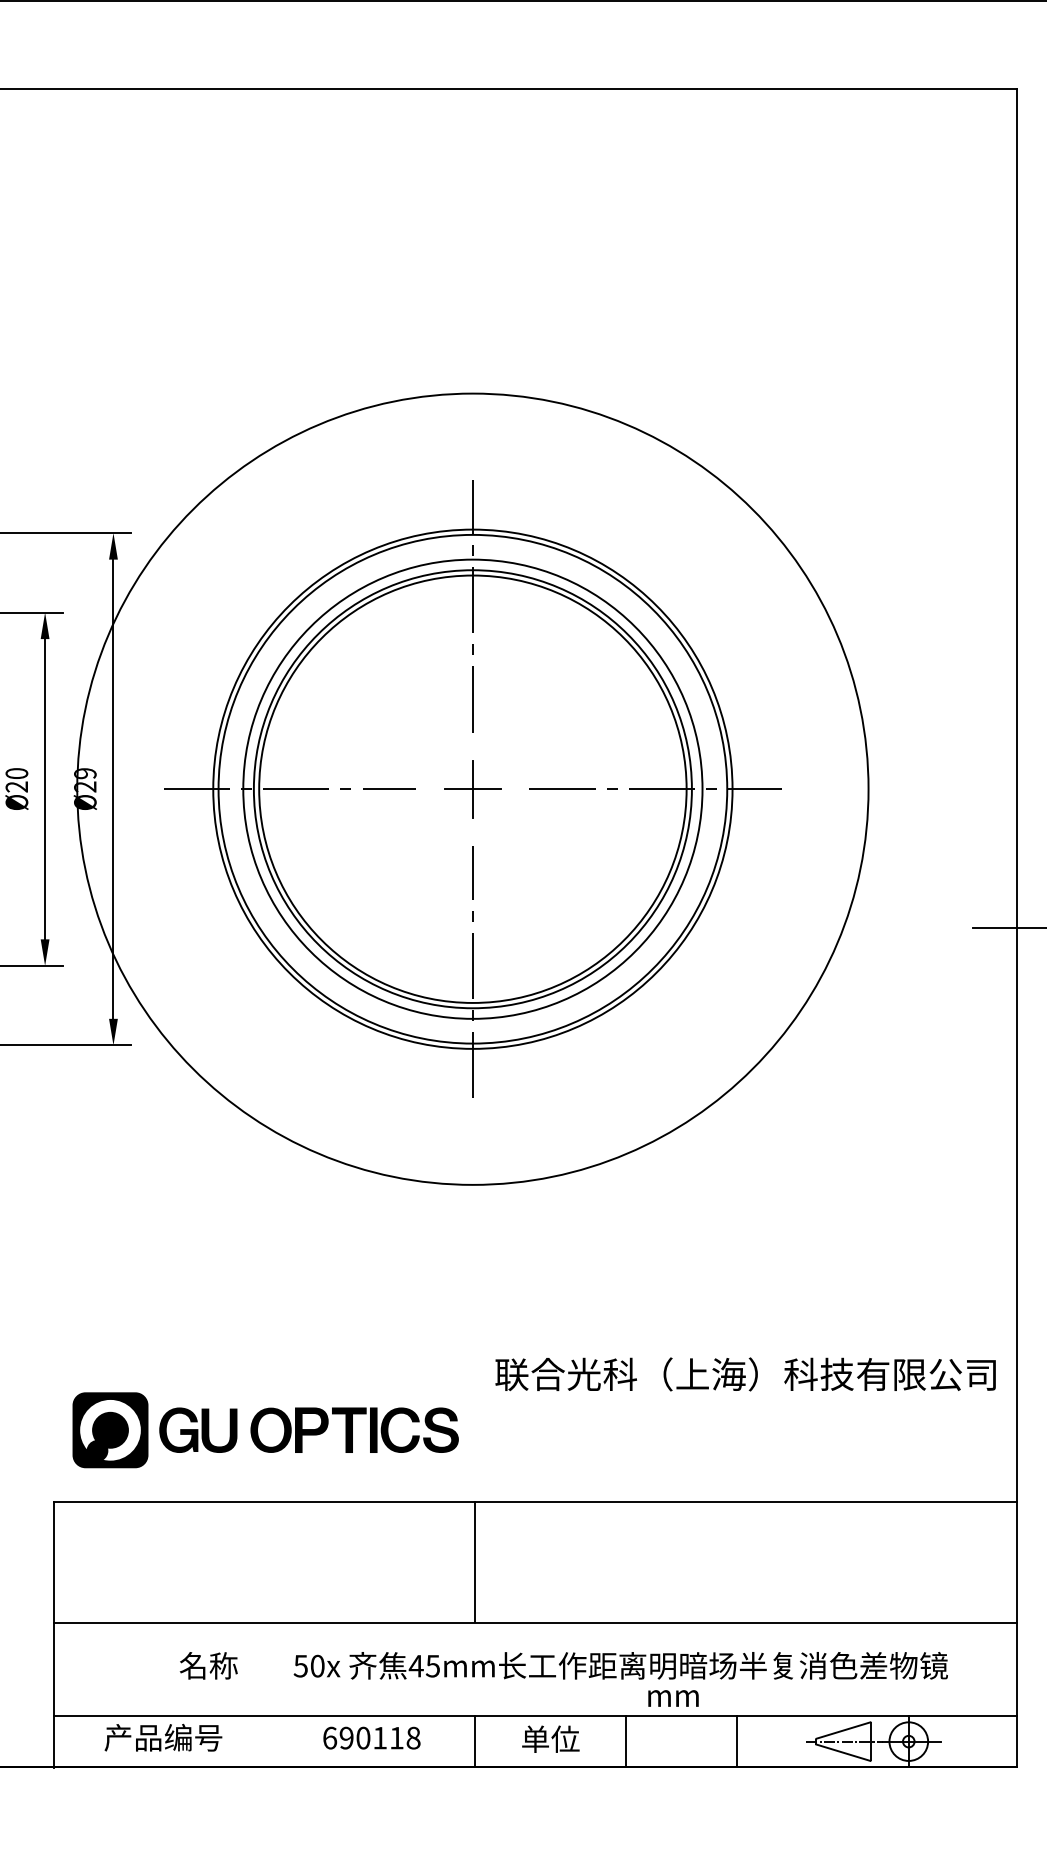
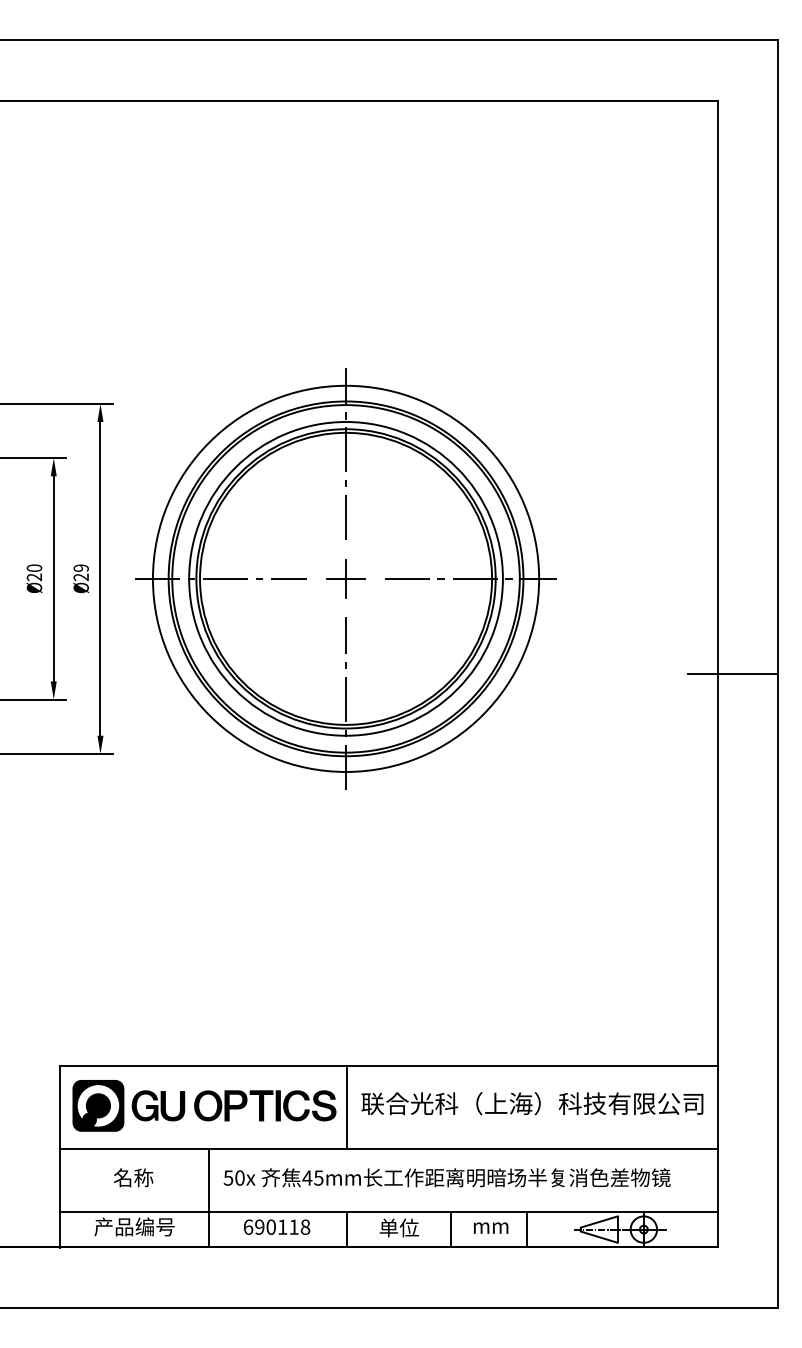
circle: (472, 788) -> (345, 578), size x0.71
text: (745, 1374) -> (532, 1103), moved
part: (265, 1429) -> (204, 1105), moved
text: (208, 1665) -> (133, 1177), moved
line: (273, 1694) -> (209, 1197), added
text: (674, 1697) -> (491, 1227), moved

